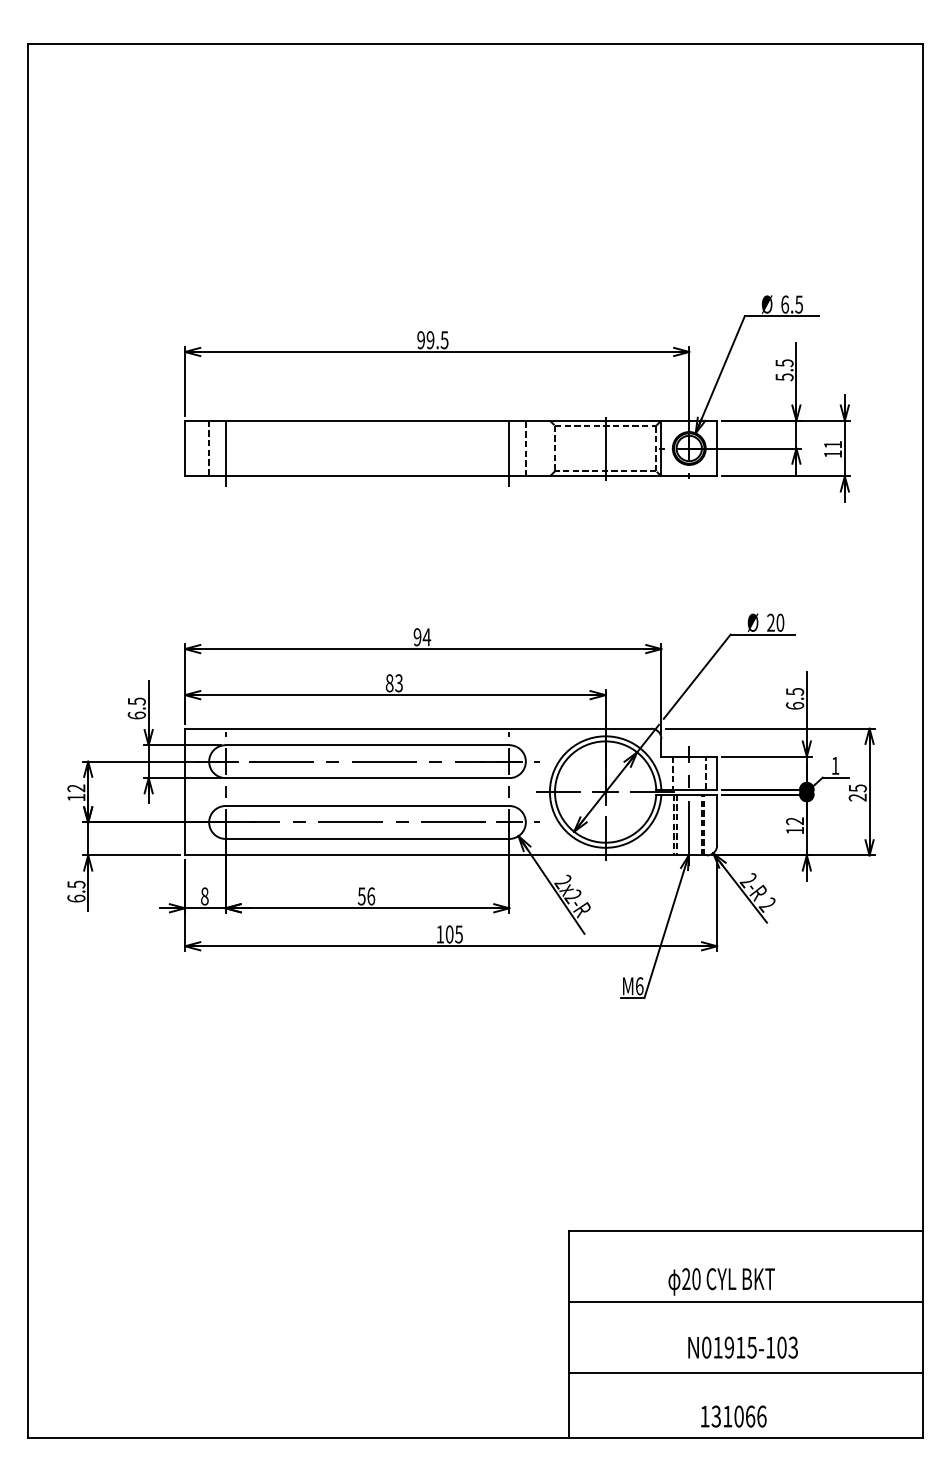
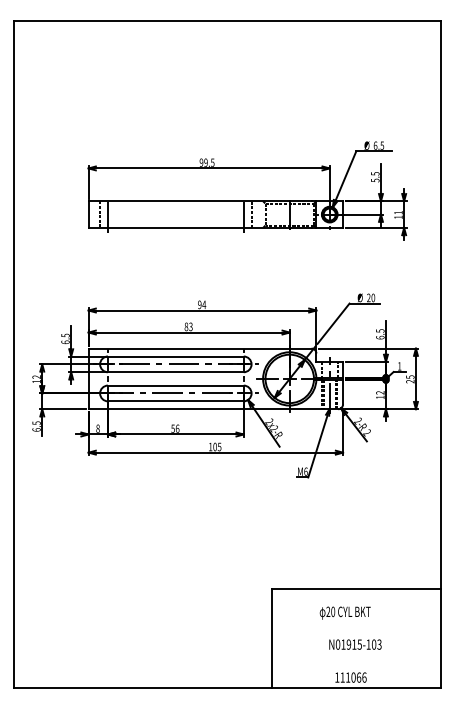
line: (745, 1301) -> (356, 622), removed
line: (745, 1372) -> (356, 656), removed
text: (715, 1416) -> (342, 677), 131066 -> 111066

